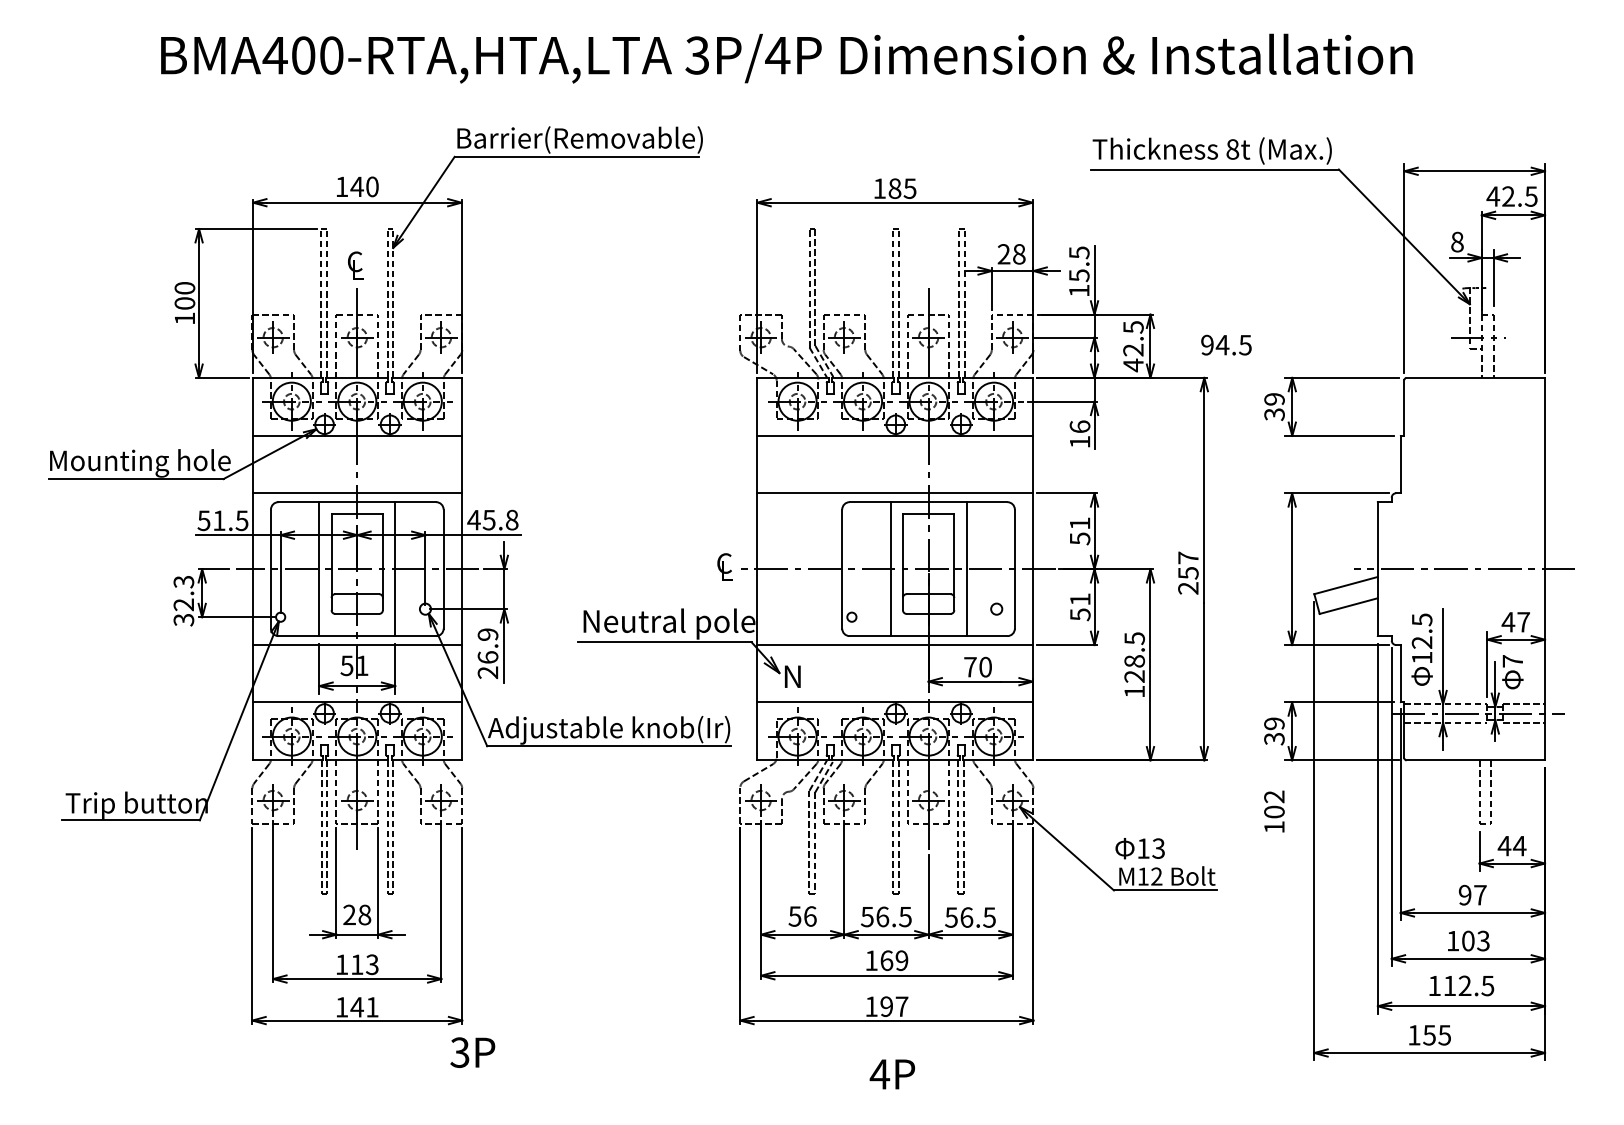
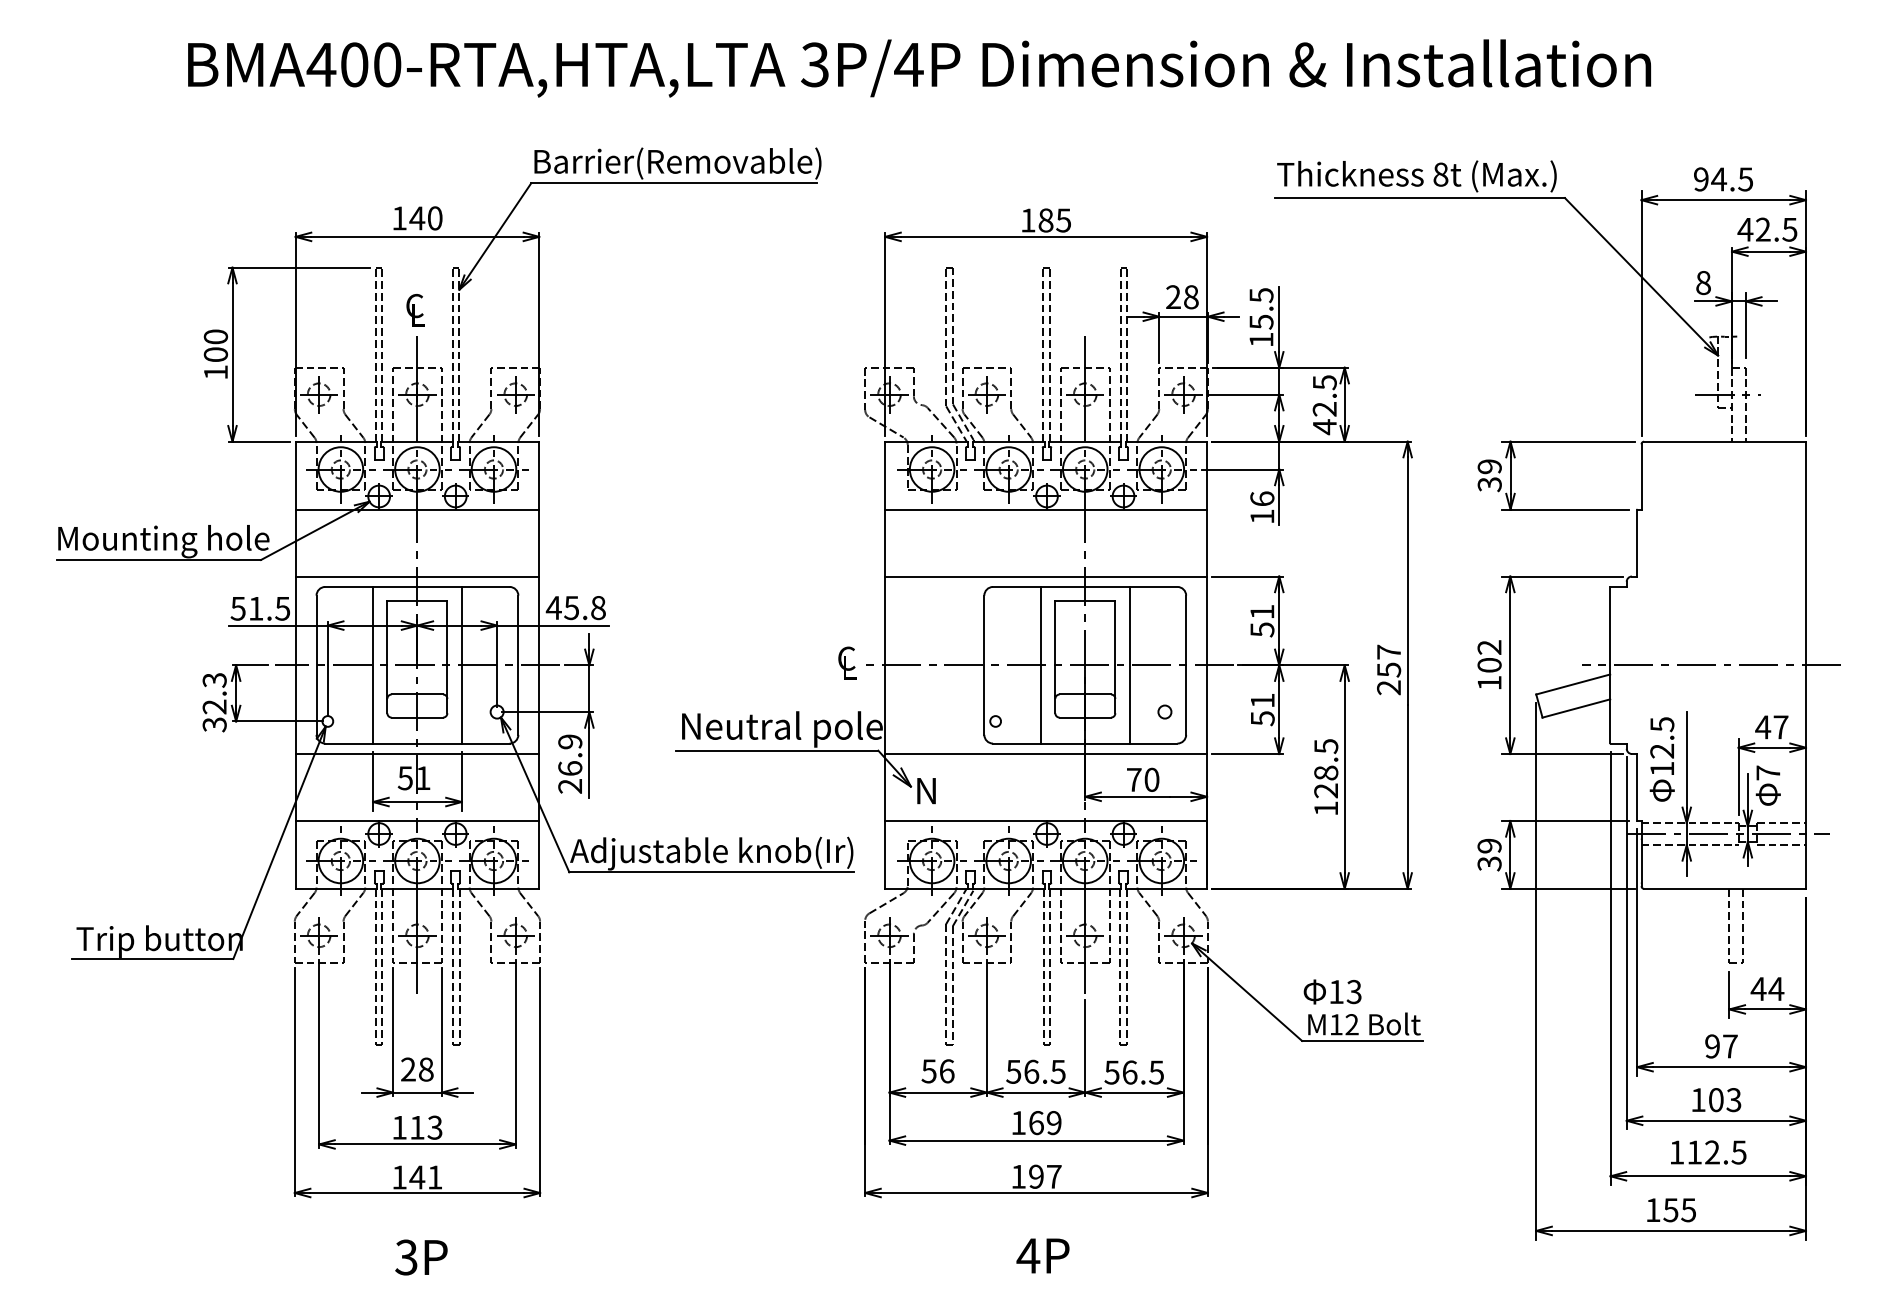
text: (1226, 345) -> (1723, 179), moved
text: (1274, 811) -> (1489, 664), moved
text: (472, 1052) -> (421, 1257), moved

